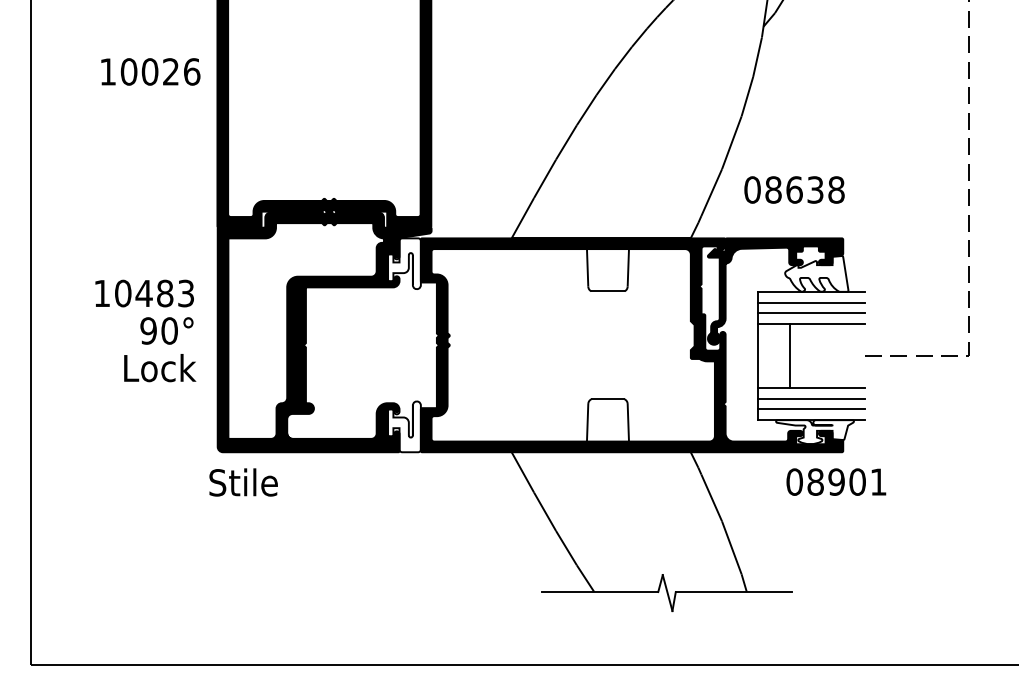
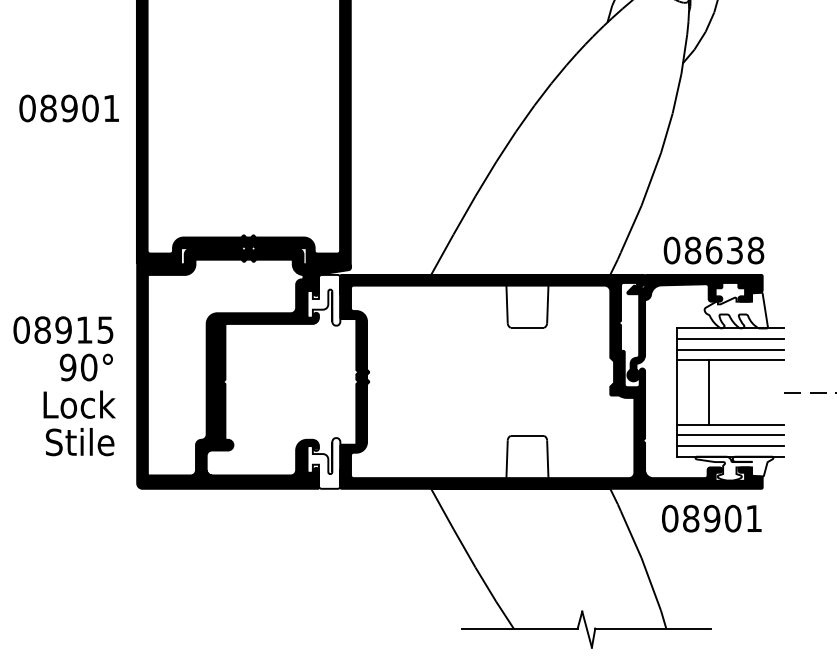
text: (149, 71) -> (68, 108), 10026 -> 08901
text: (794, 189) -> (713, 250), moved
text: (143, 293) -> (62, 330), 10483 -> 08915
text: (836, 481) -> (711, 518), moved
text: (243, 482) -> (79, 442), moved

